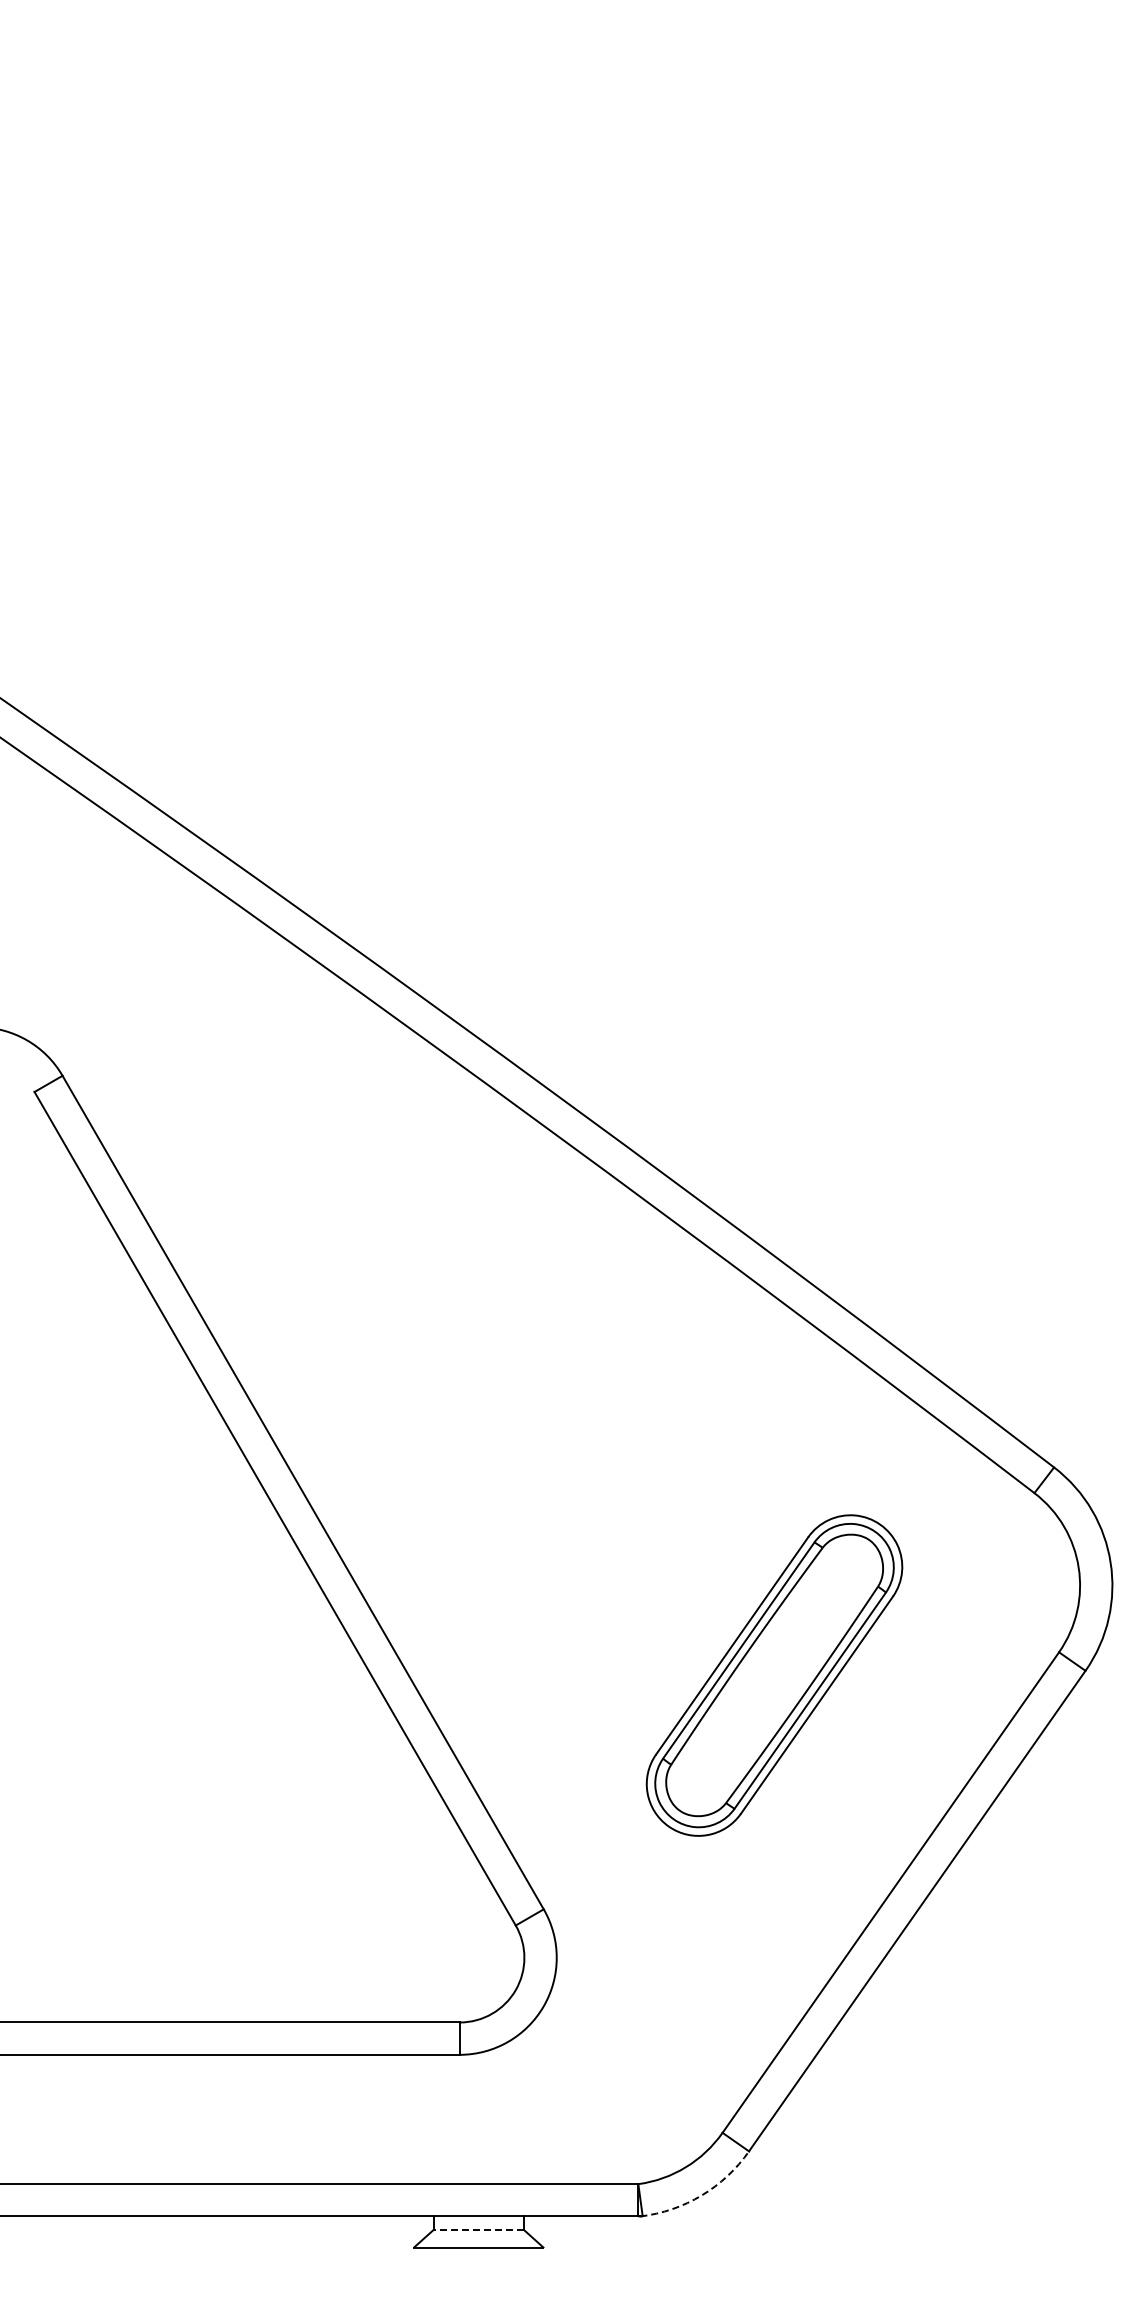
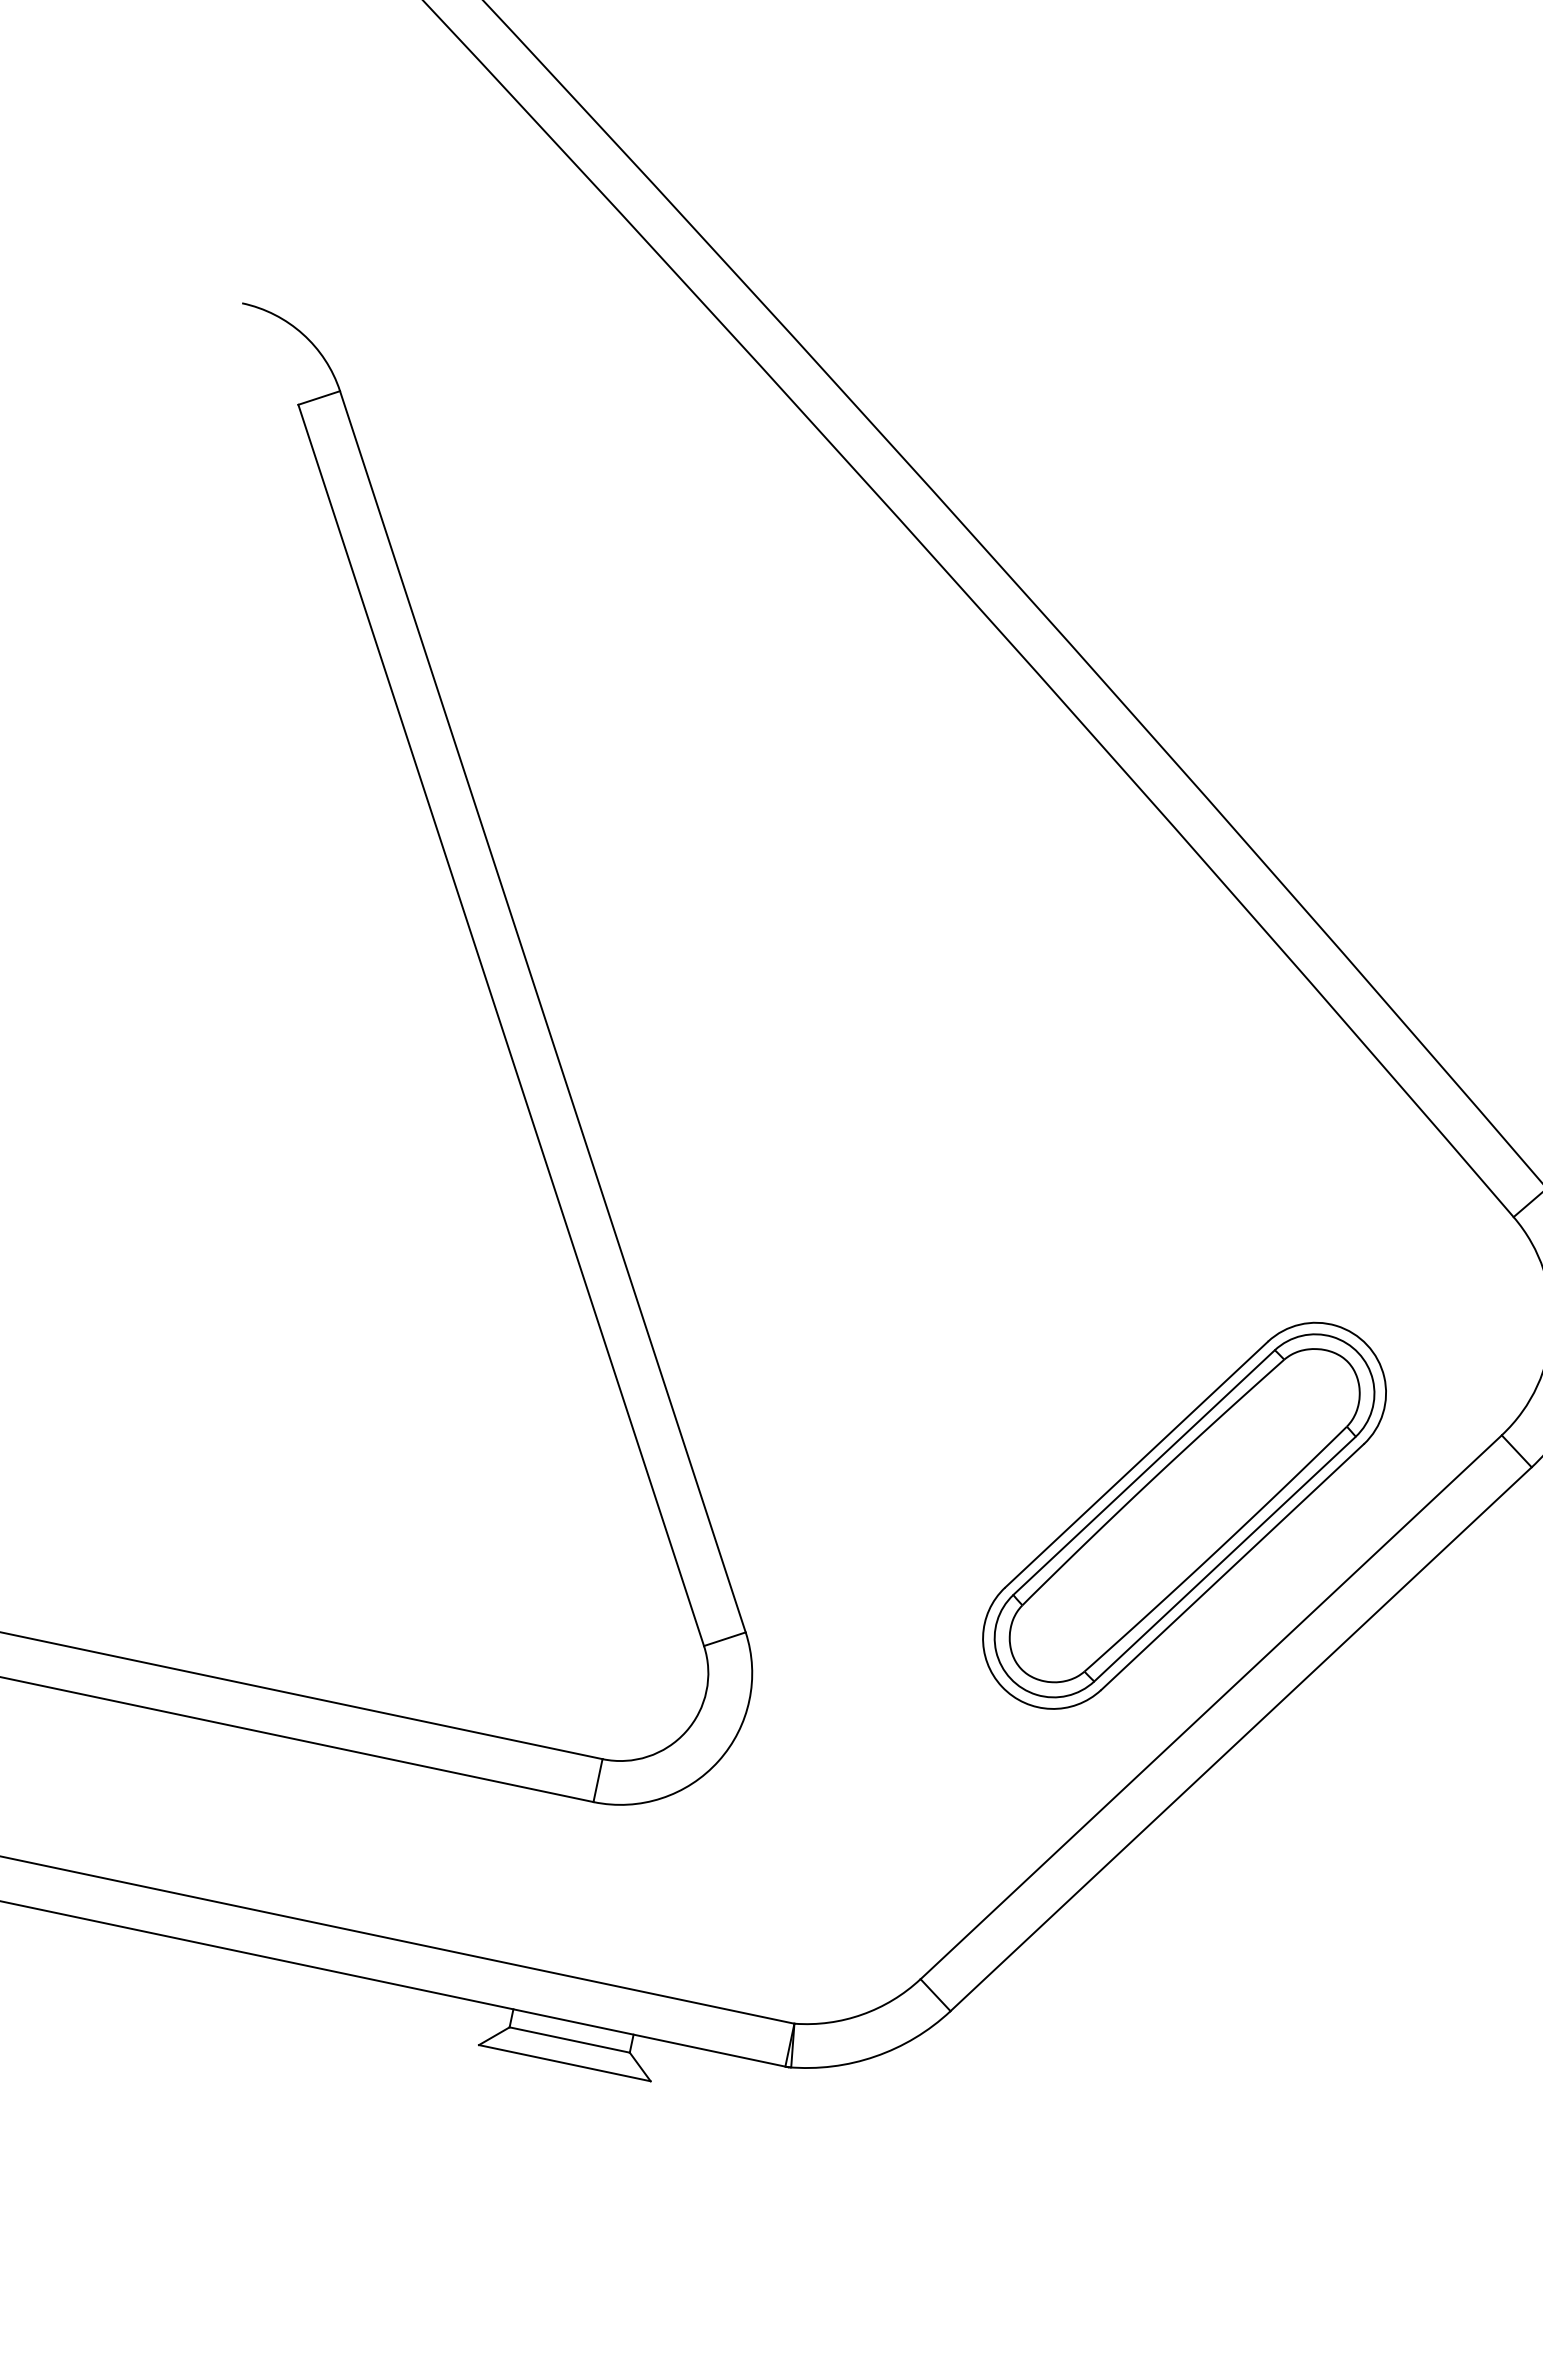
part: (774, 1675) -> (1184, 1515), moved
arc: (701, 2195) -> (875, 2056), dashed -> solid
line: (478, 2230) -> (569, 2040), dashed -> solid

